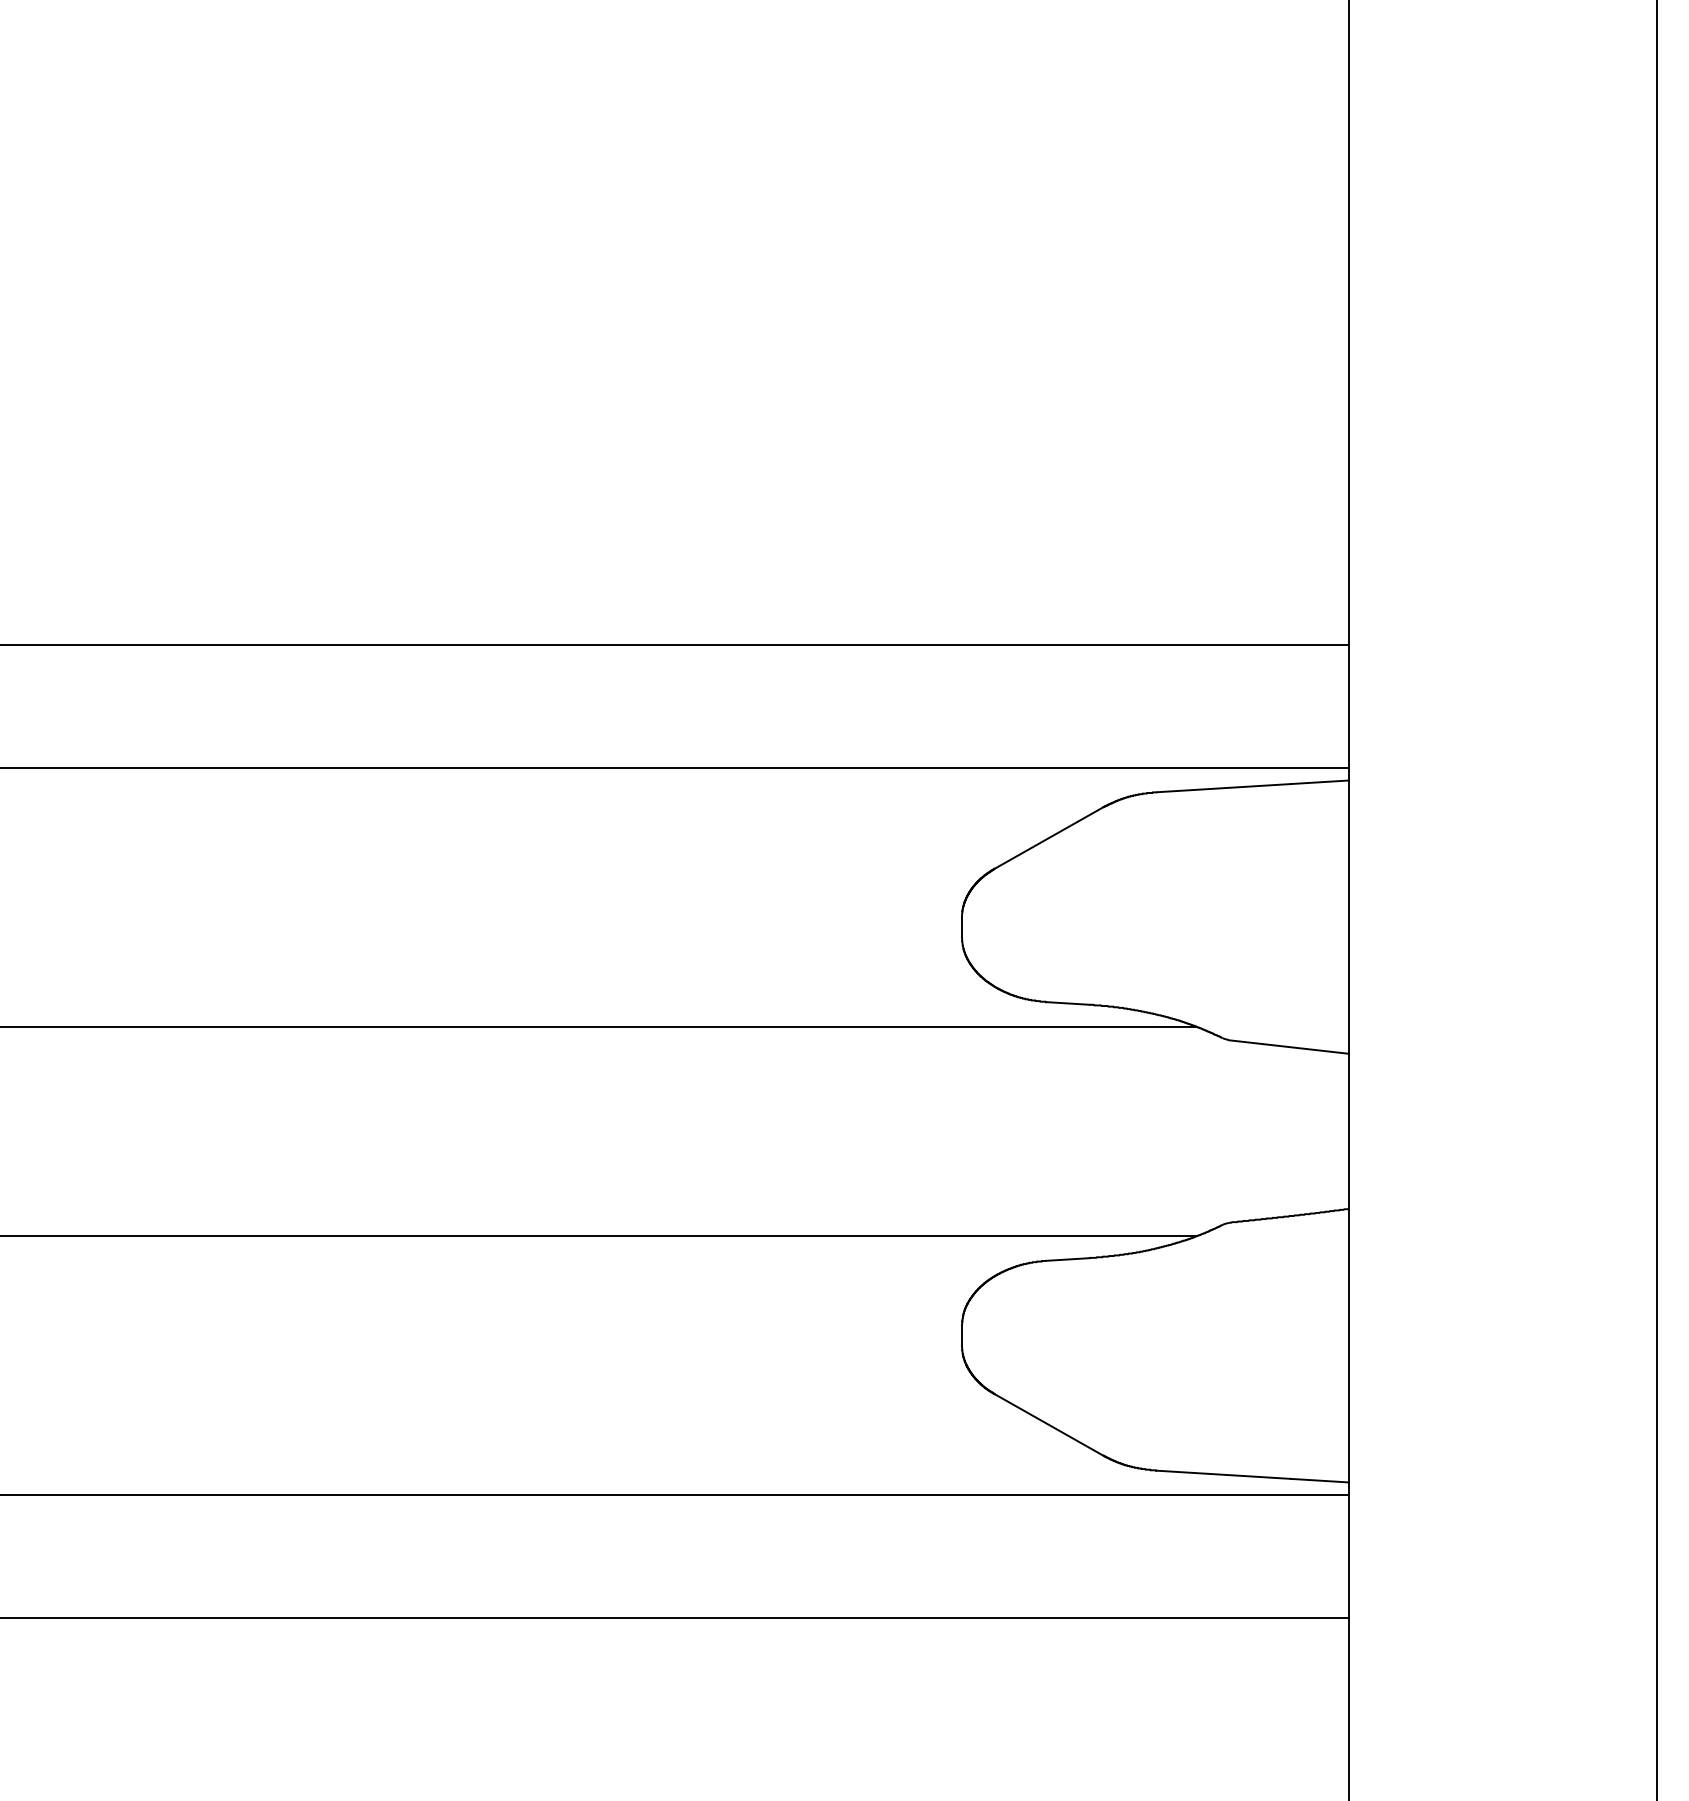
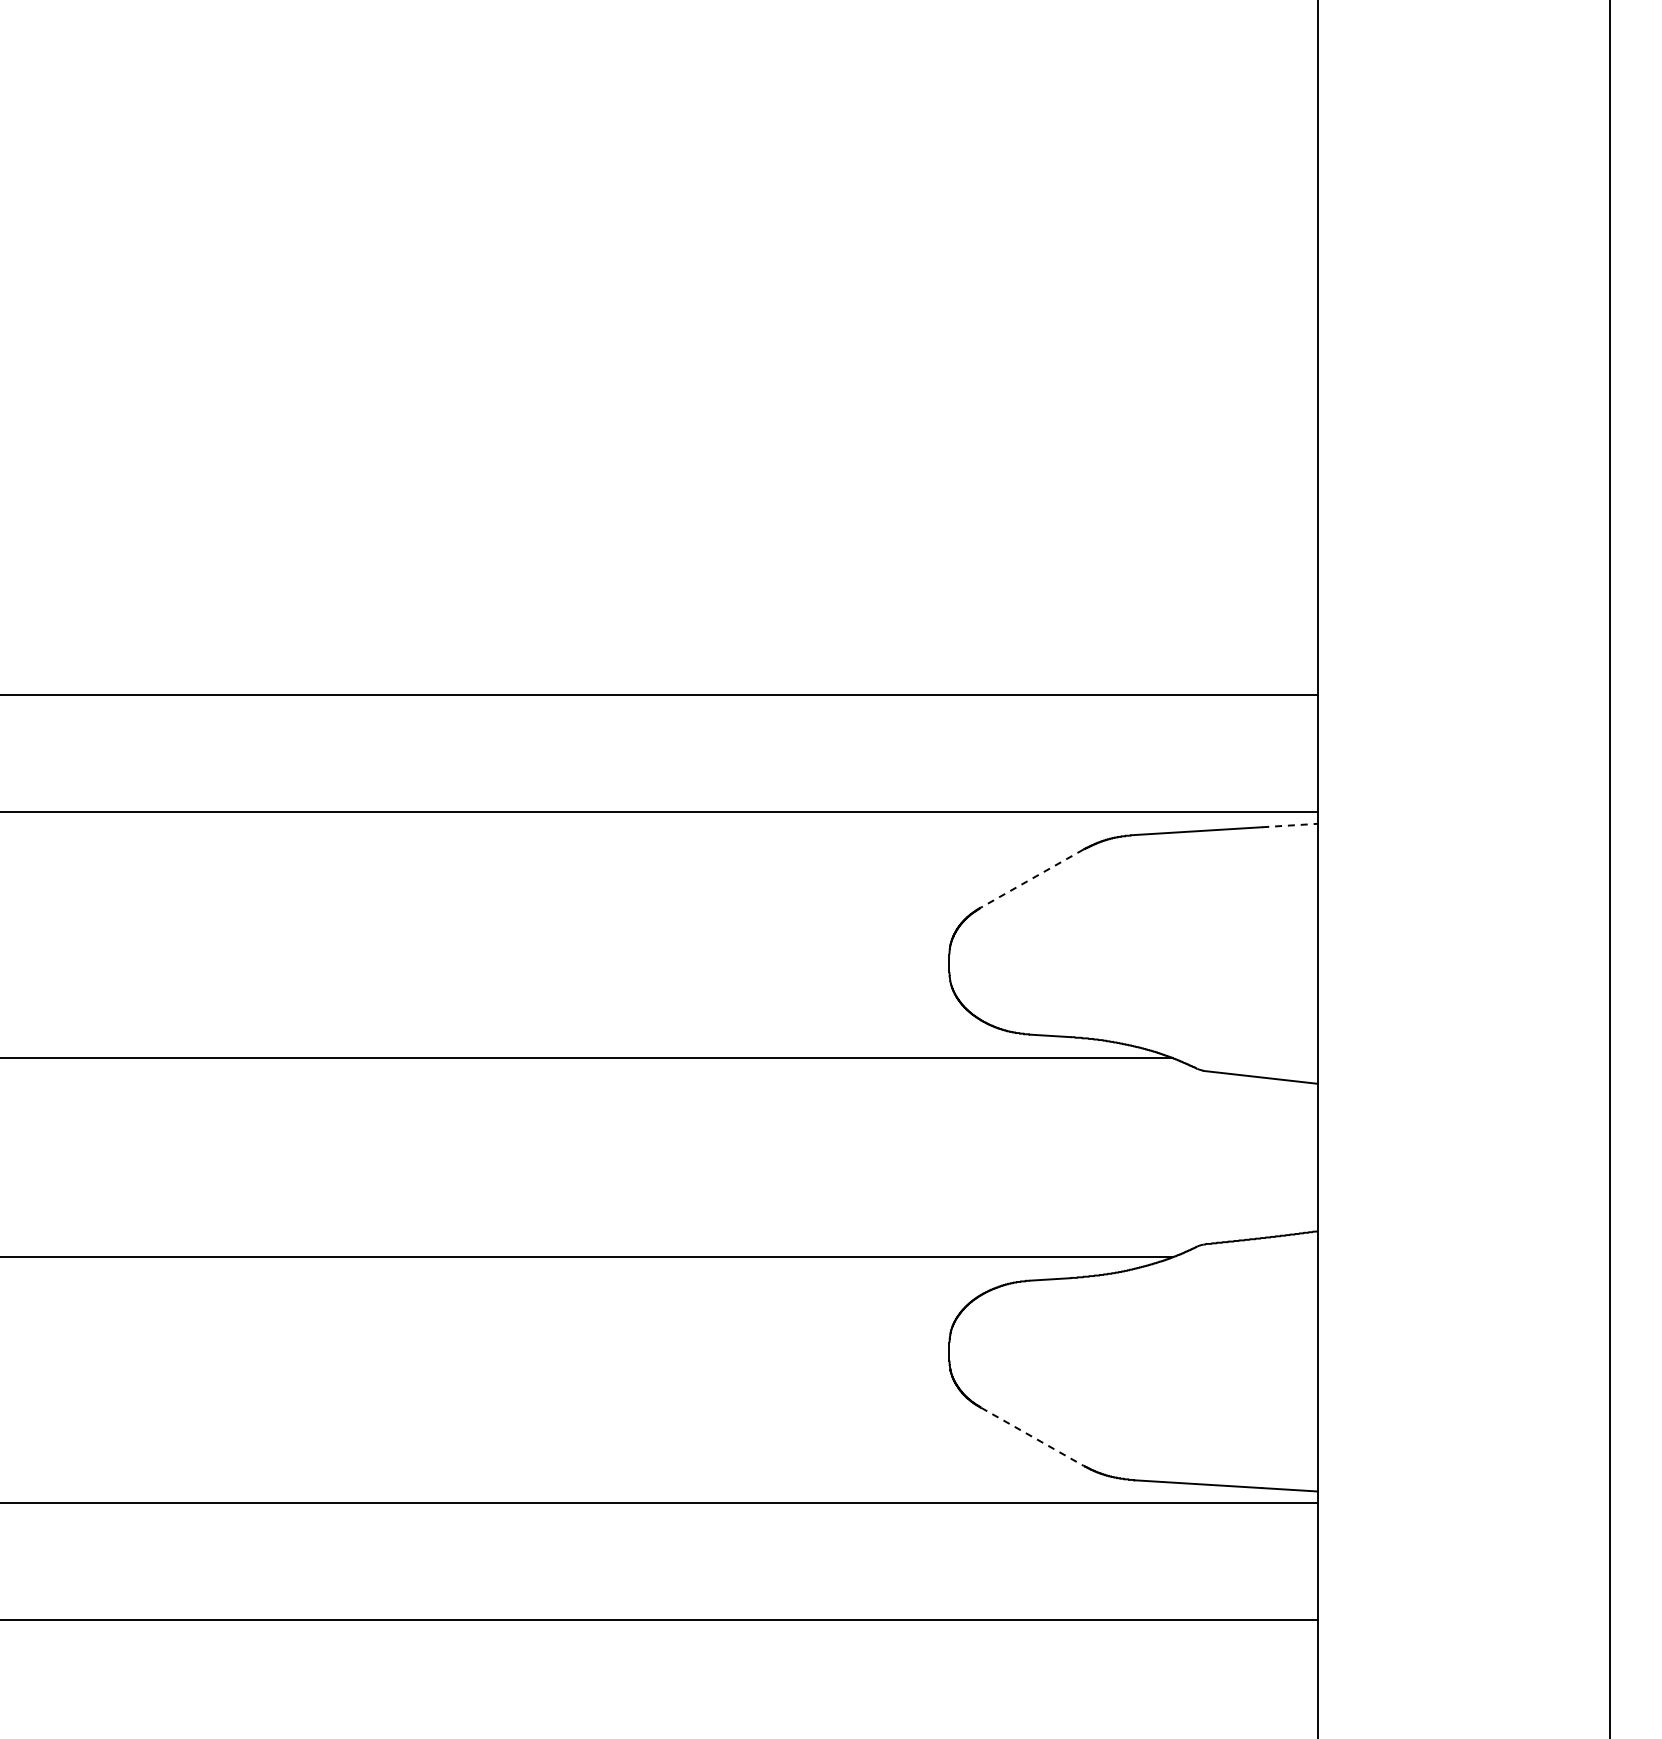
line: (1319, 782) -> (1289, 825), solid -> dashed
line: (1049, 837) -> (1032, 878), solid -> dashed
line: (1049, 1424) -> (1032, 1436), solid -> dashed

